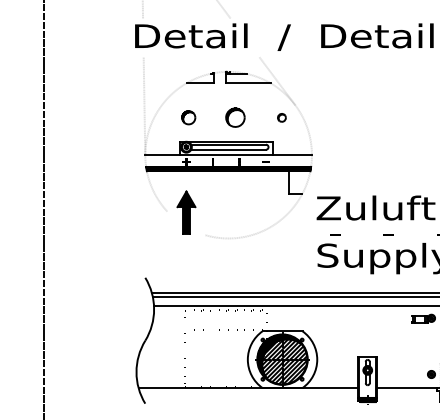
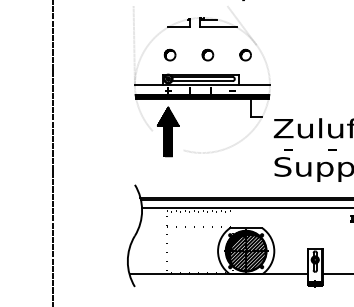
part: (234, 117) -> (207, 54), size x0.71
part: (281, 117) -> (245, 54), size x1.67
part: (186, 212) -> (168, 131), size x1.43

